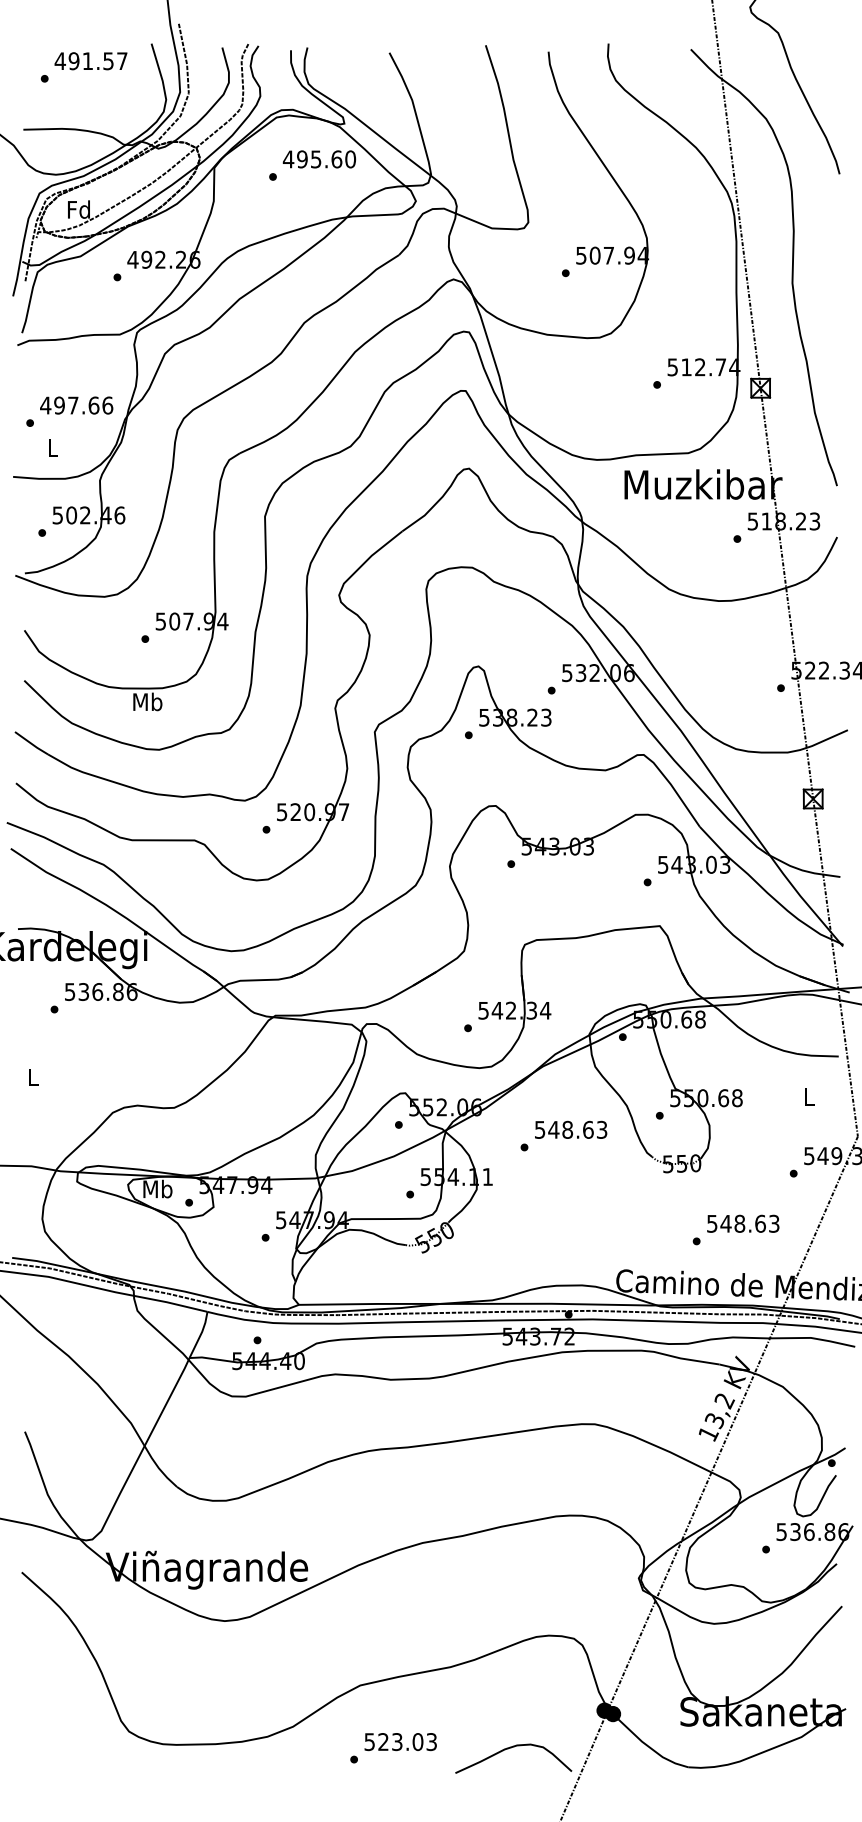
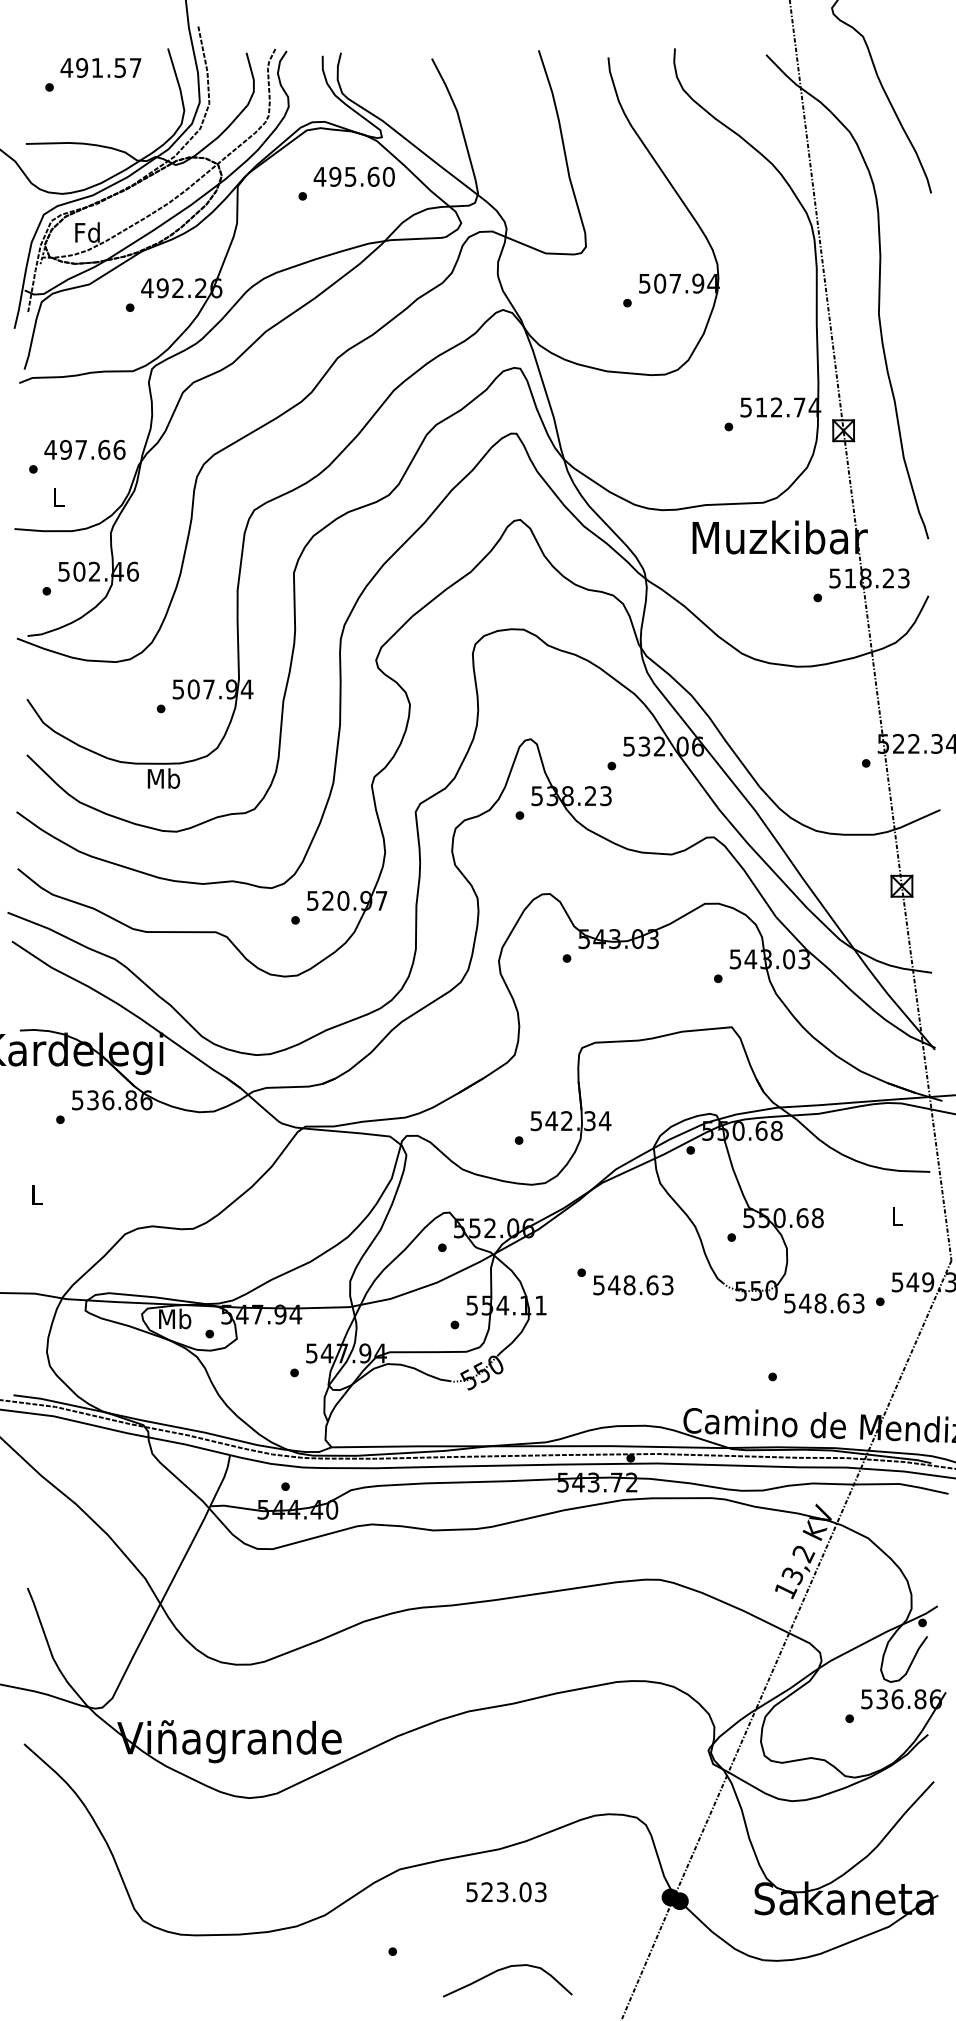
text: (571, 1130) -> (633, 1285), moved
text: (743, 1223) -> (824, 1303), moved
text: (400, 1742) -> (506, 1892), moved
curve: (510, 1748) -> (504, 1969), moved

